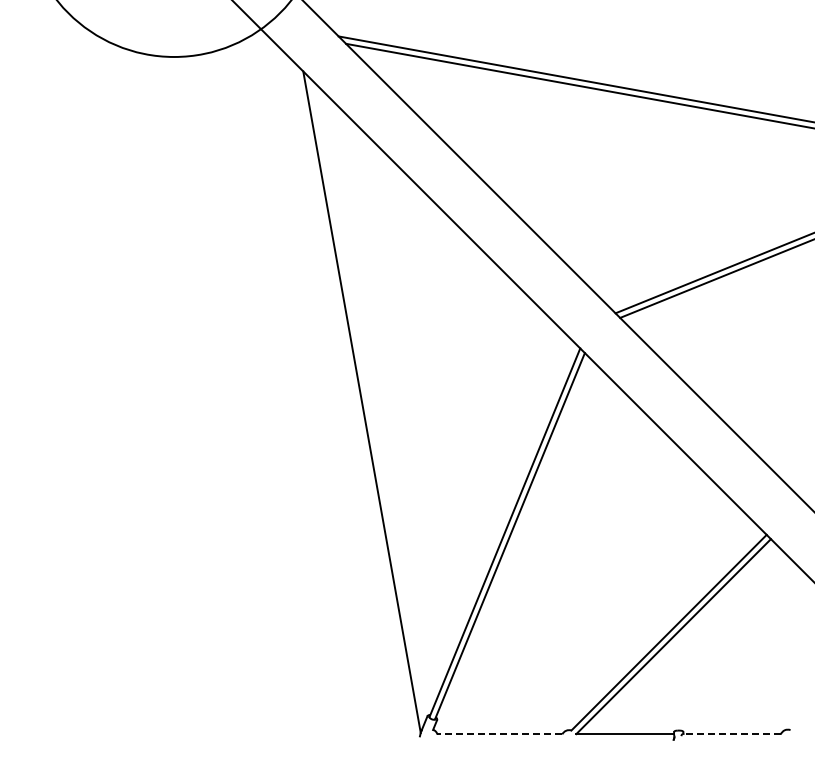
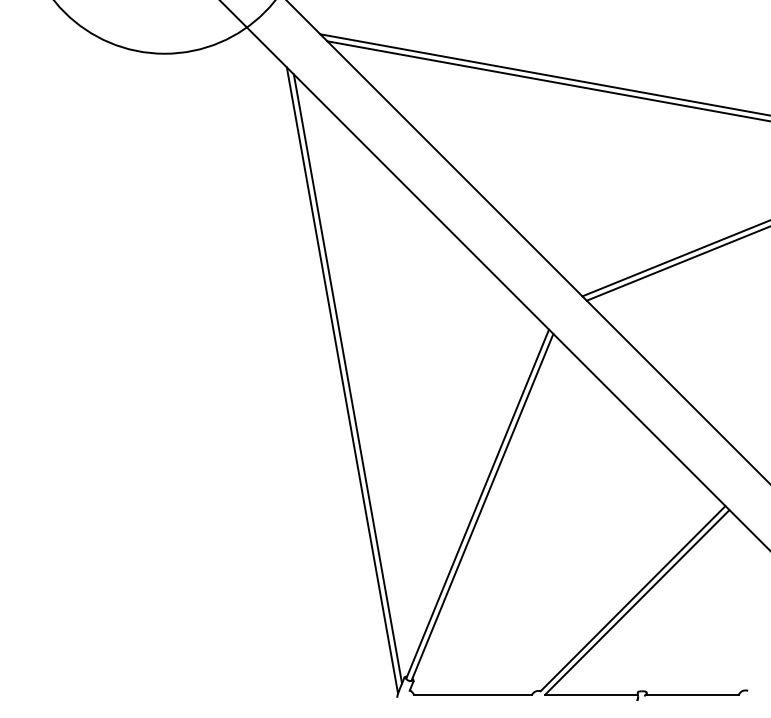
line: (367, 400) -> (347, 378), added
line: (499, 734) -> (472, 695), dashed -> solid
line: (731, 734) -> (692, 695), dashed -> solid

